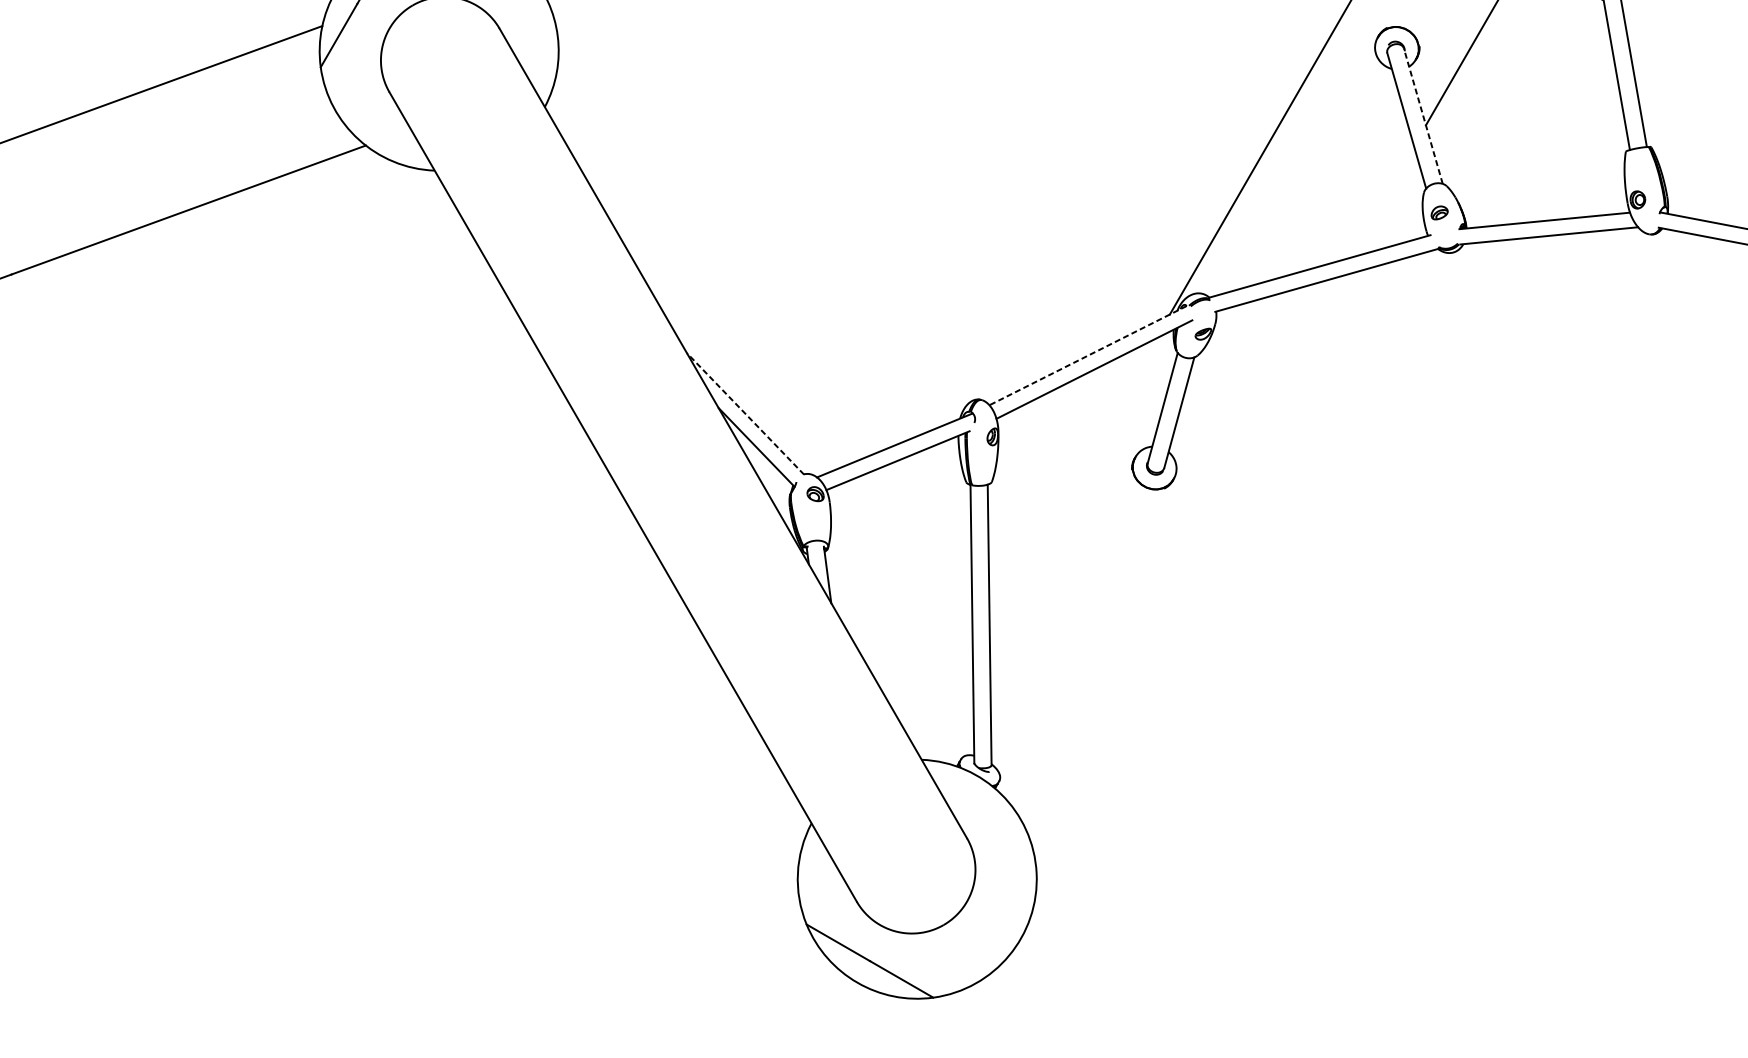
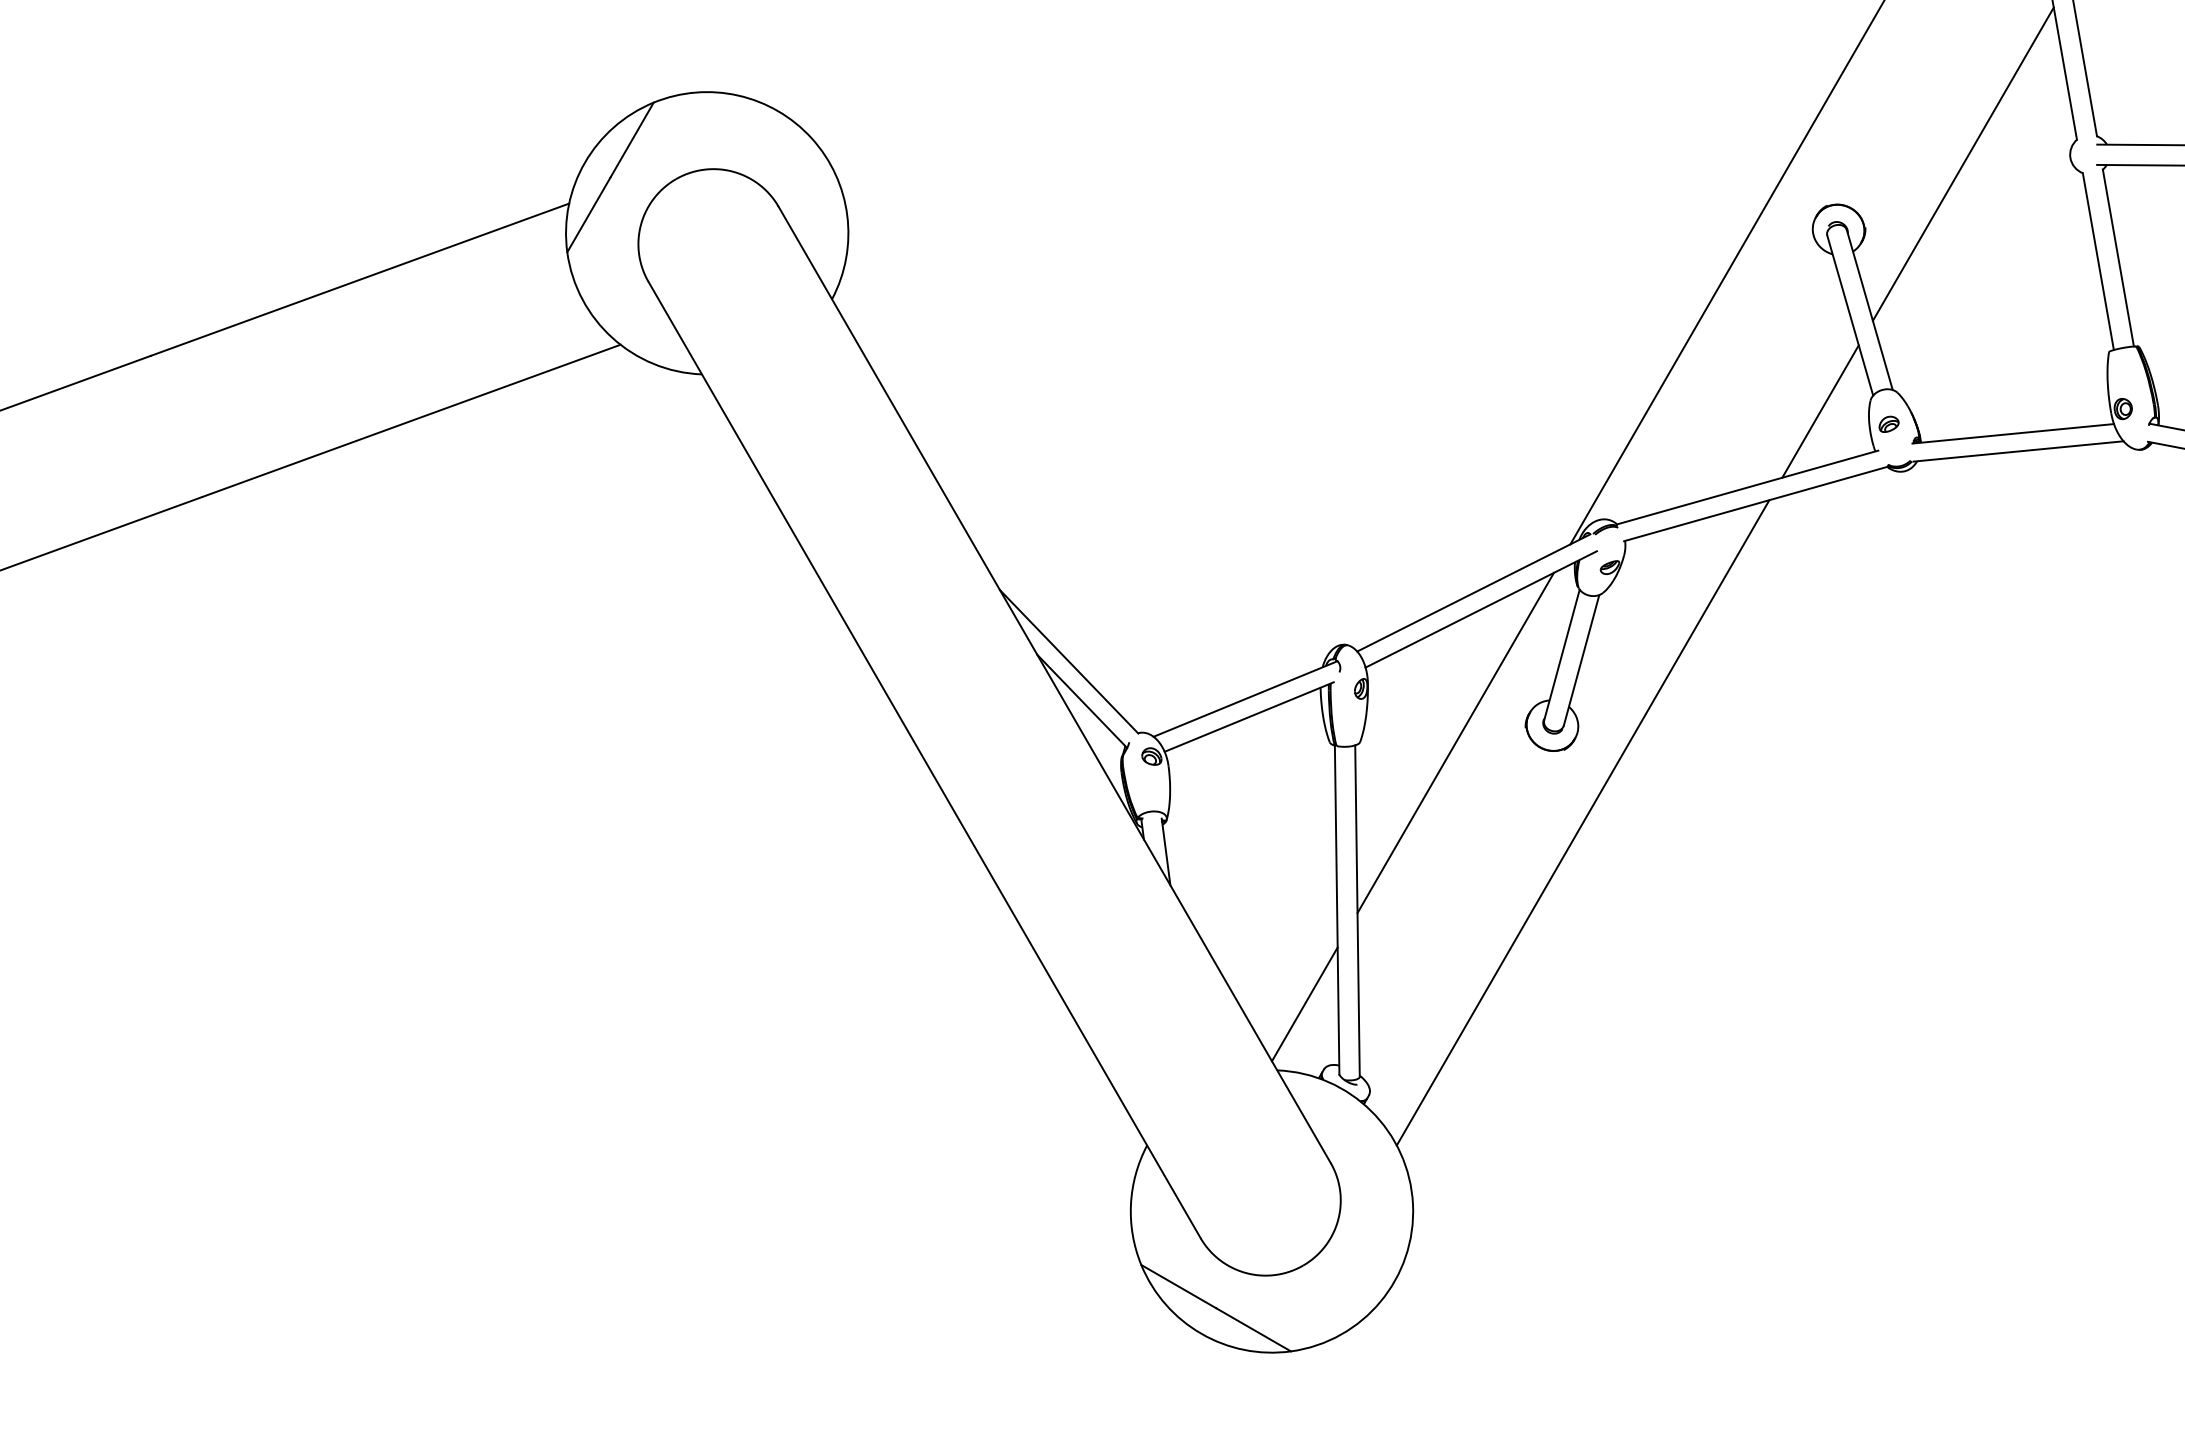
line: (1423, 115) -> (1869, 309), dashed -> solid
line: (1381, 202) -> (1820, 411), added
line: (1087, 356) -> (1473, 593), dashed -> solid
line: (745, 413) -> (1069, 661), dashed -> solid
line: (1072, 482) -> (1455, 742), added
line: (1180, 549) -> (1582, 822), added
line: (944, 704) -> (1304, 1004), added

